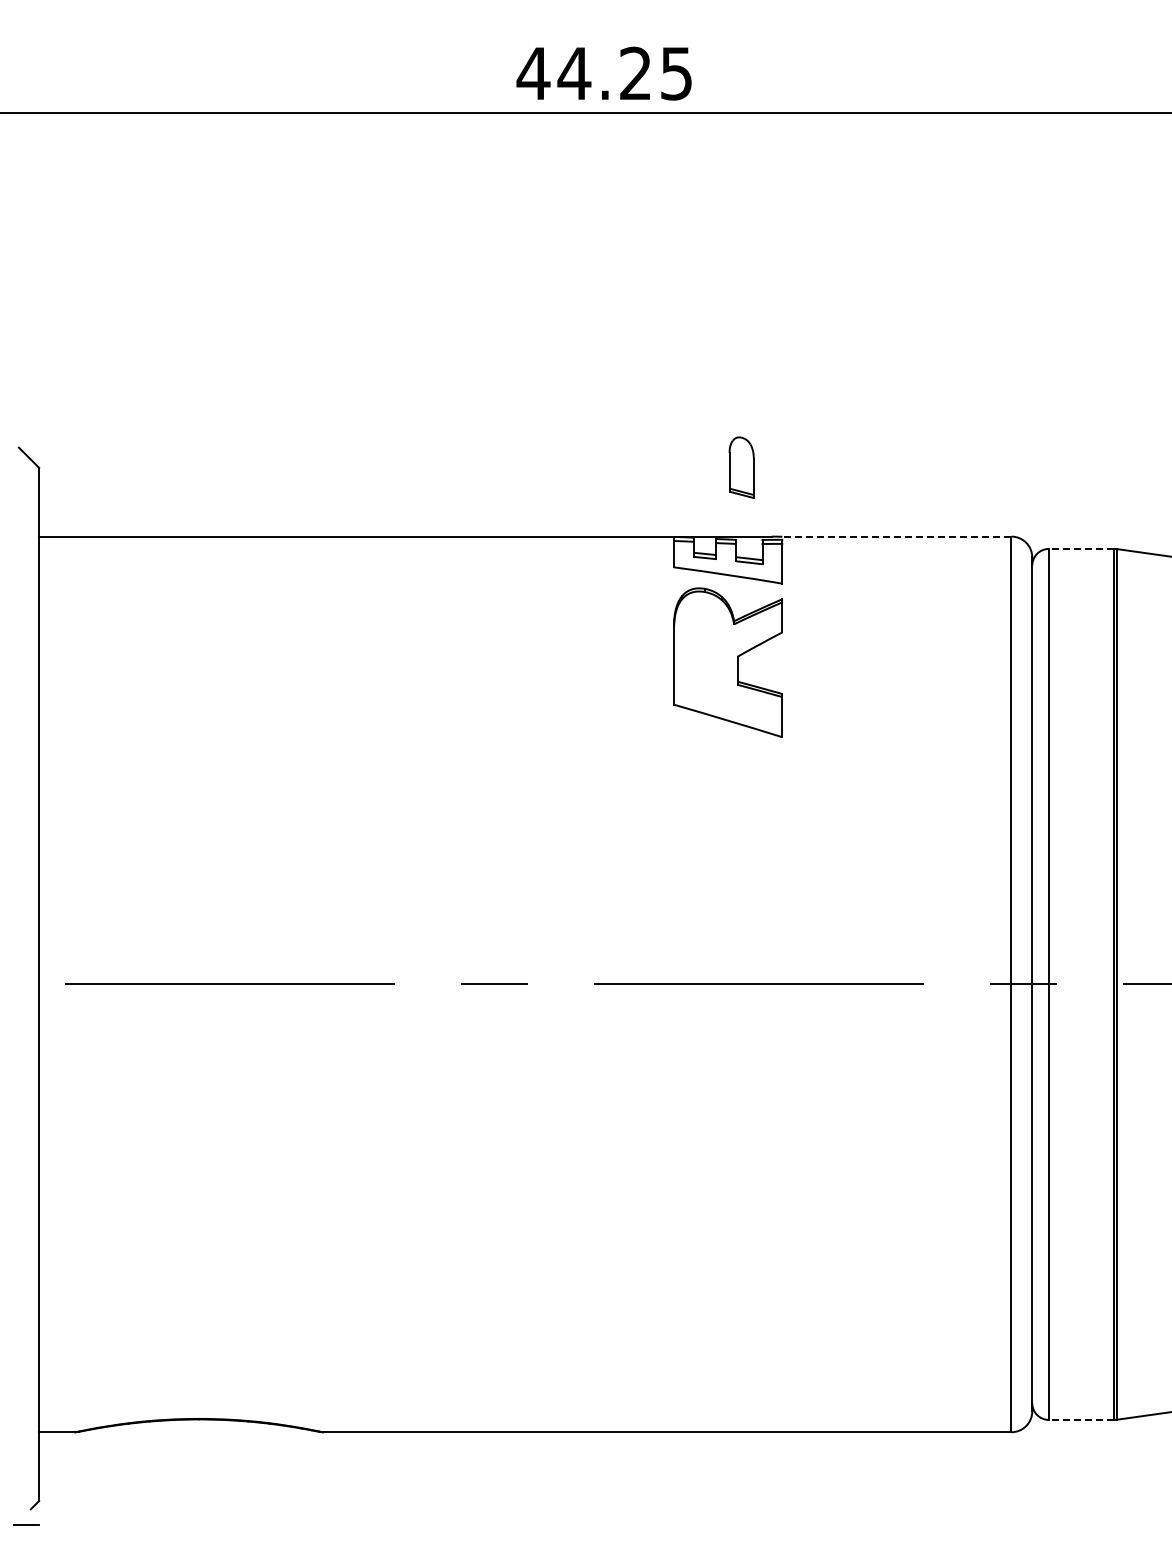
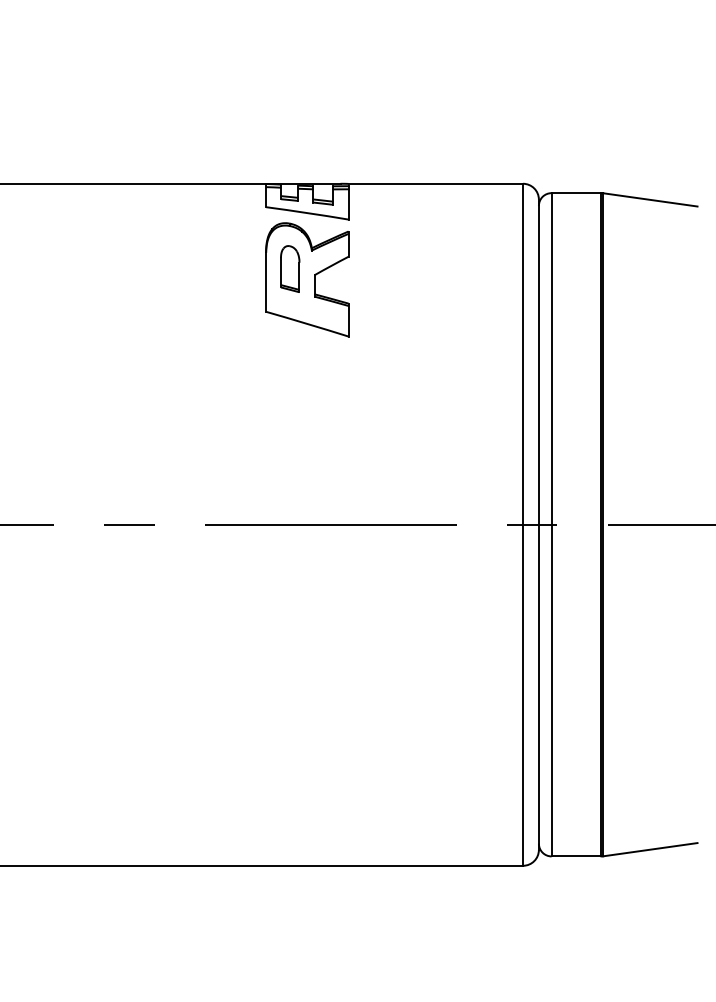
part: (741, 467) -> (290, 268), moved
line: (896, 536) -> (435, 183), dashed -> solid
line: (1081, 548) -> (576, 192), dashed -> solid
line: (1081, 1419) -> (576, 856), dashed -> solid

